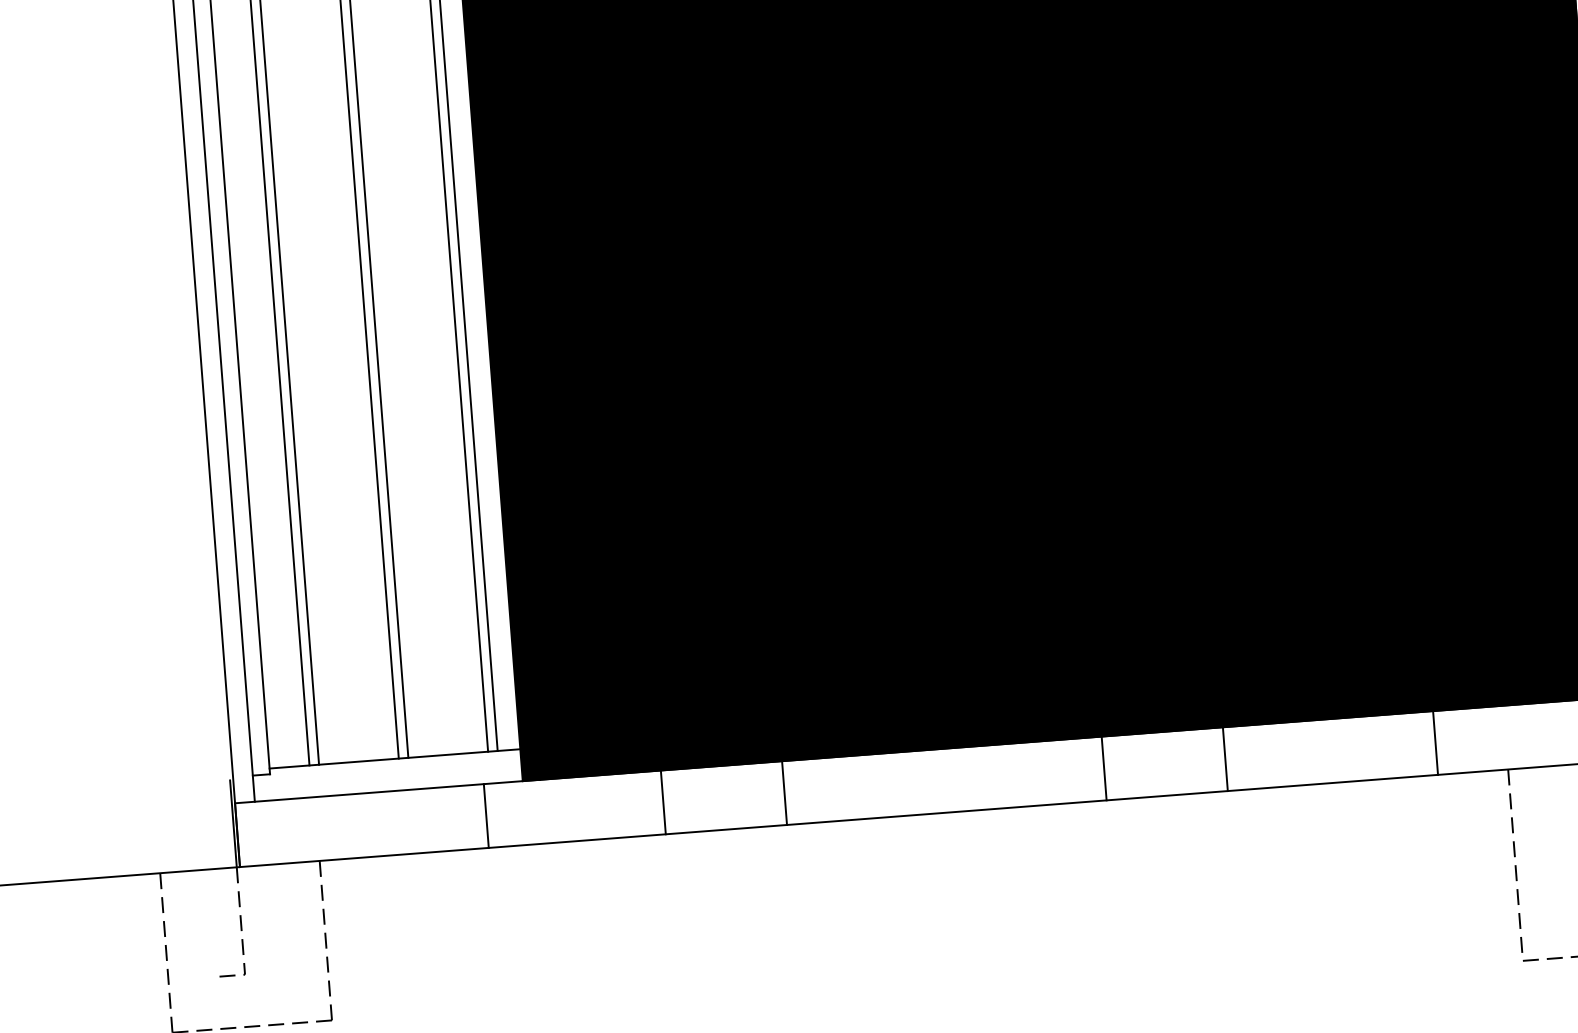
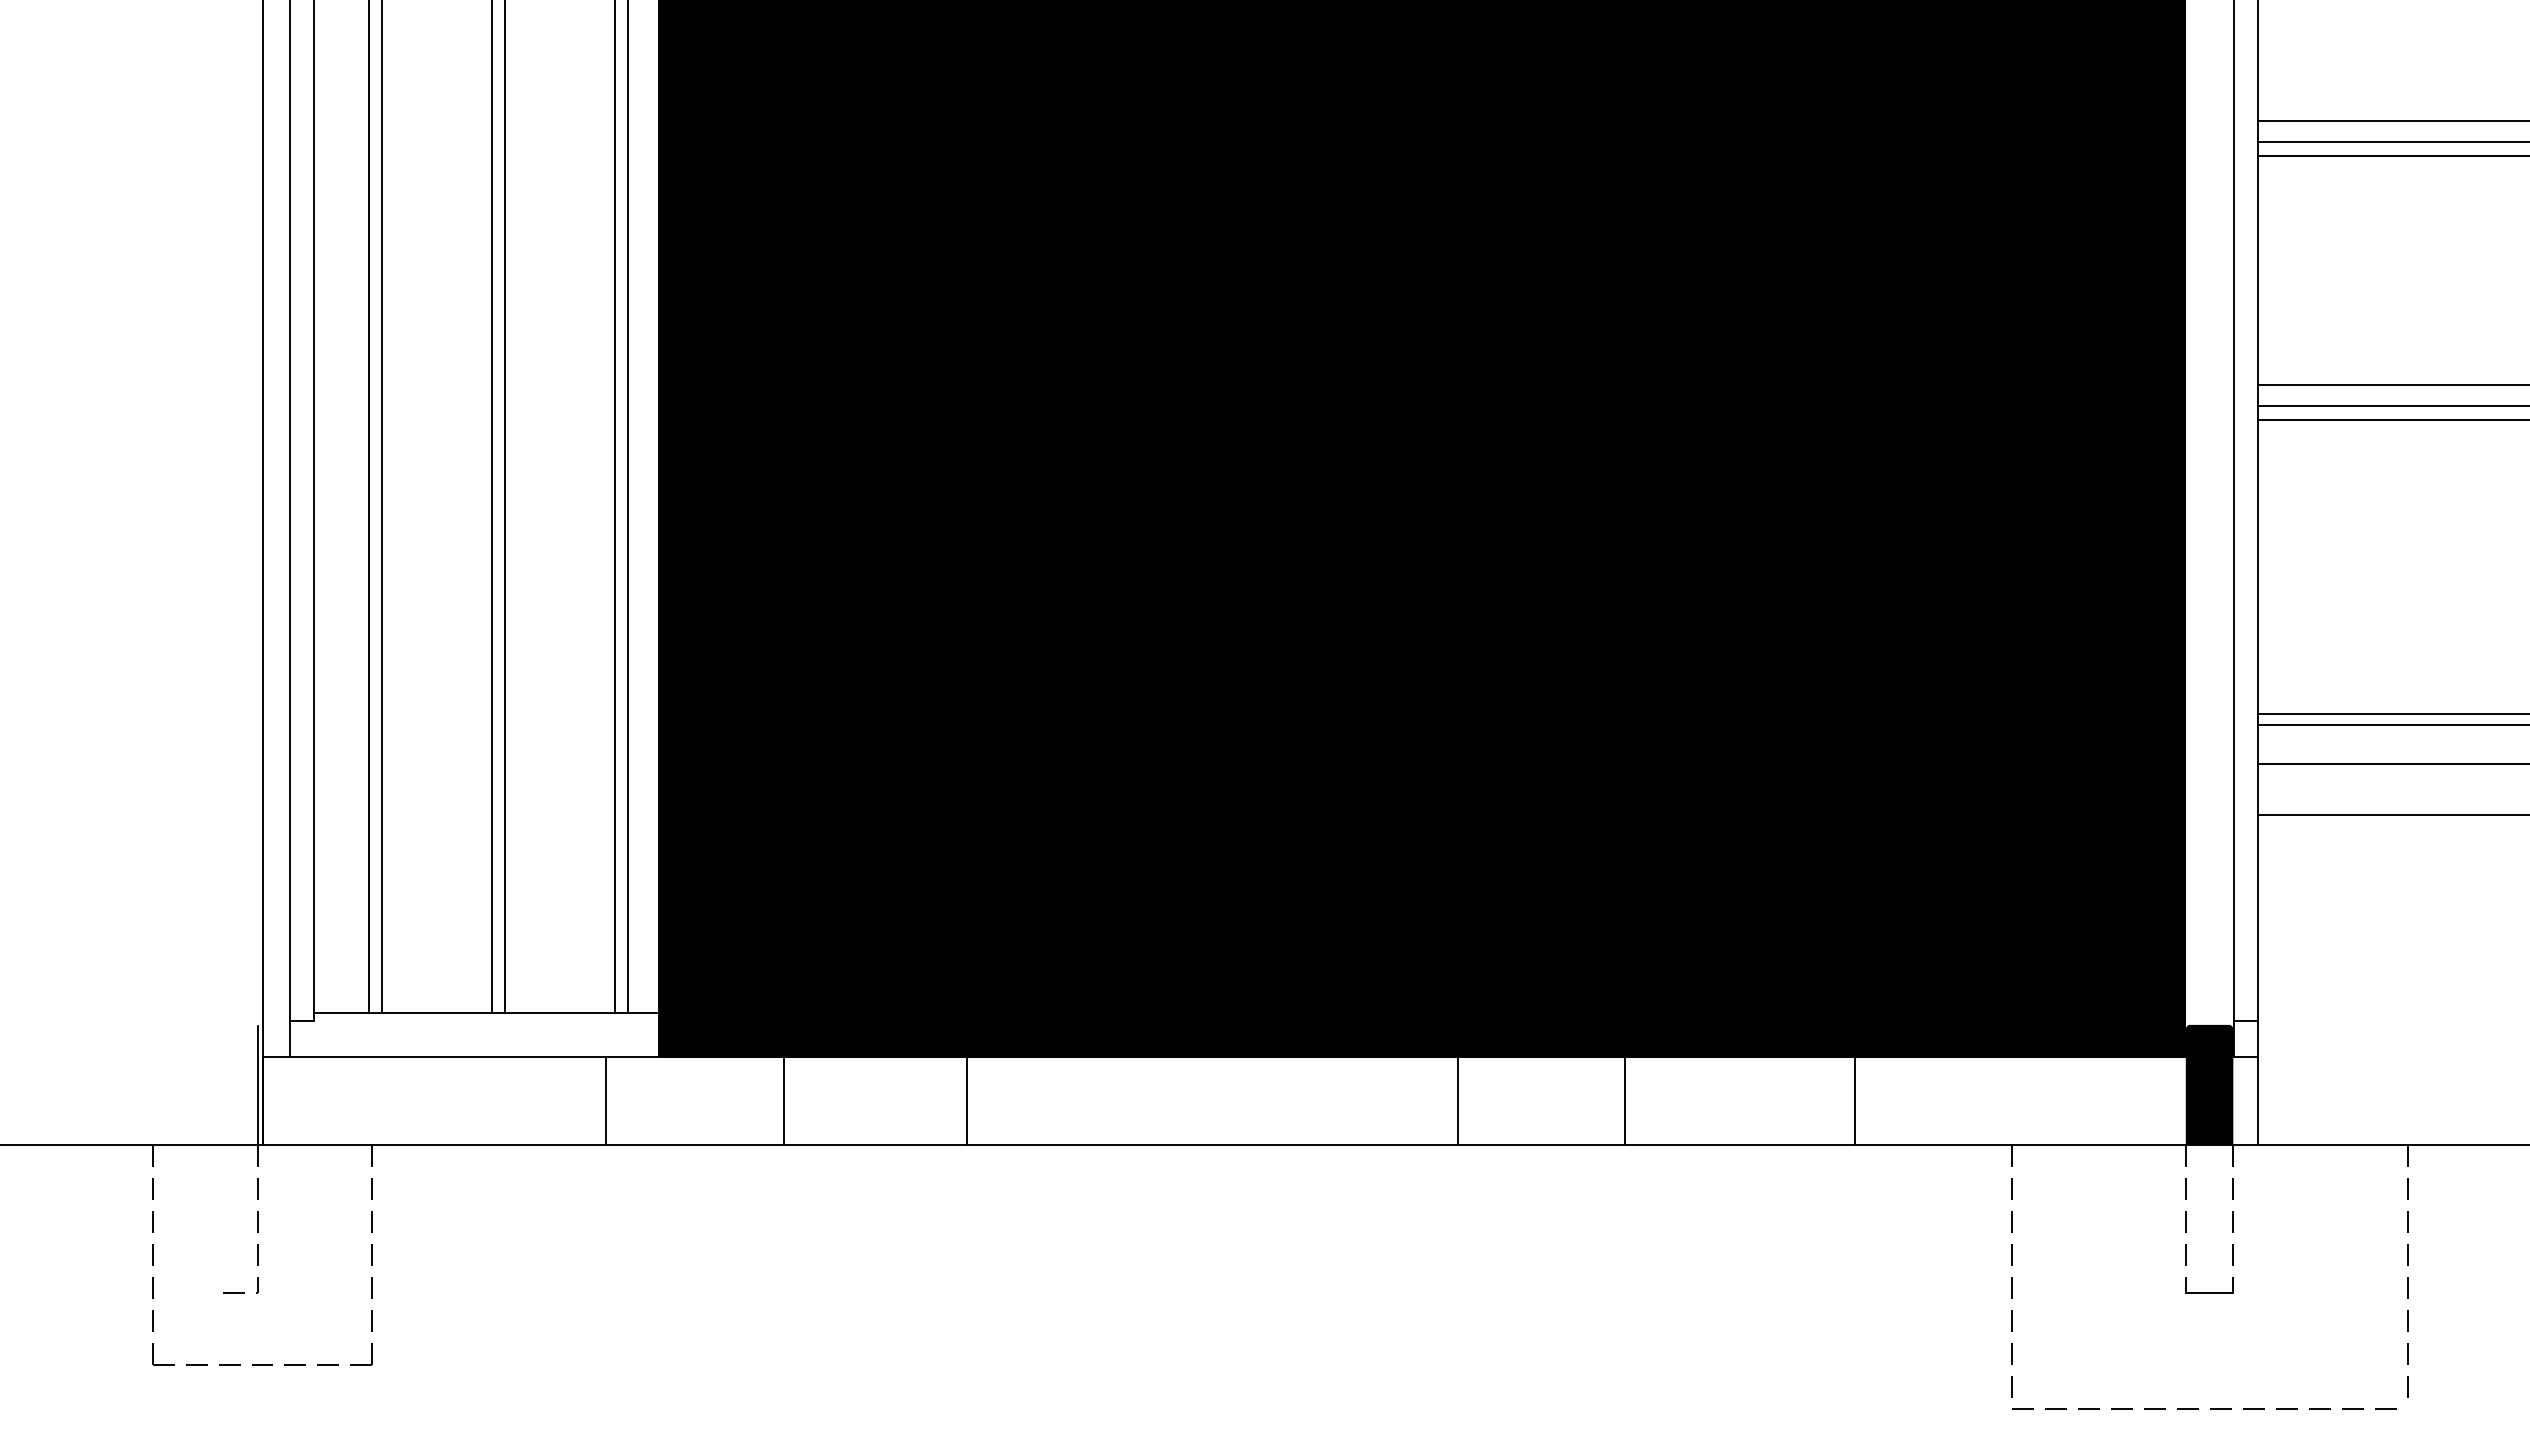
line: (1435, 743) -> (1854, 1101), moved
line: (784, 793) -> (966, 1101), moved
line: (663, 802) -> (783, 1101), moved

